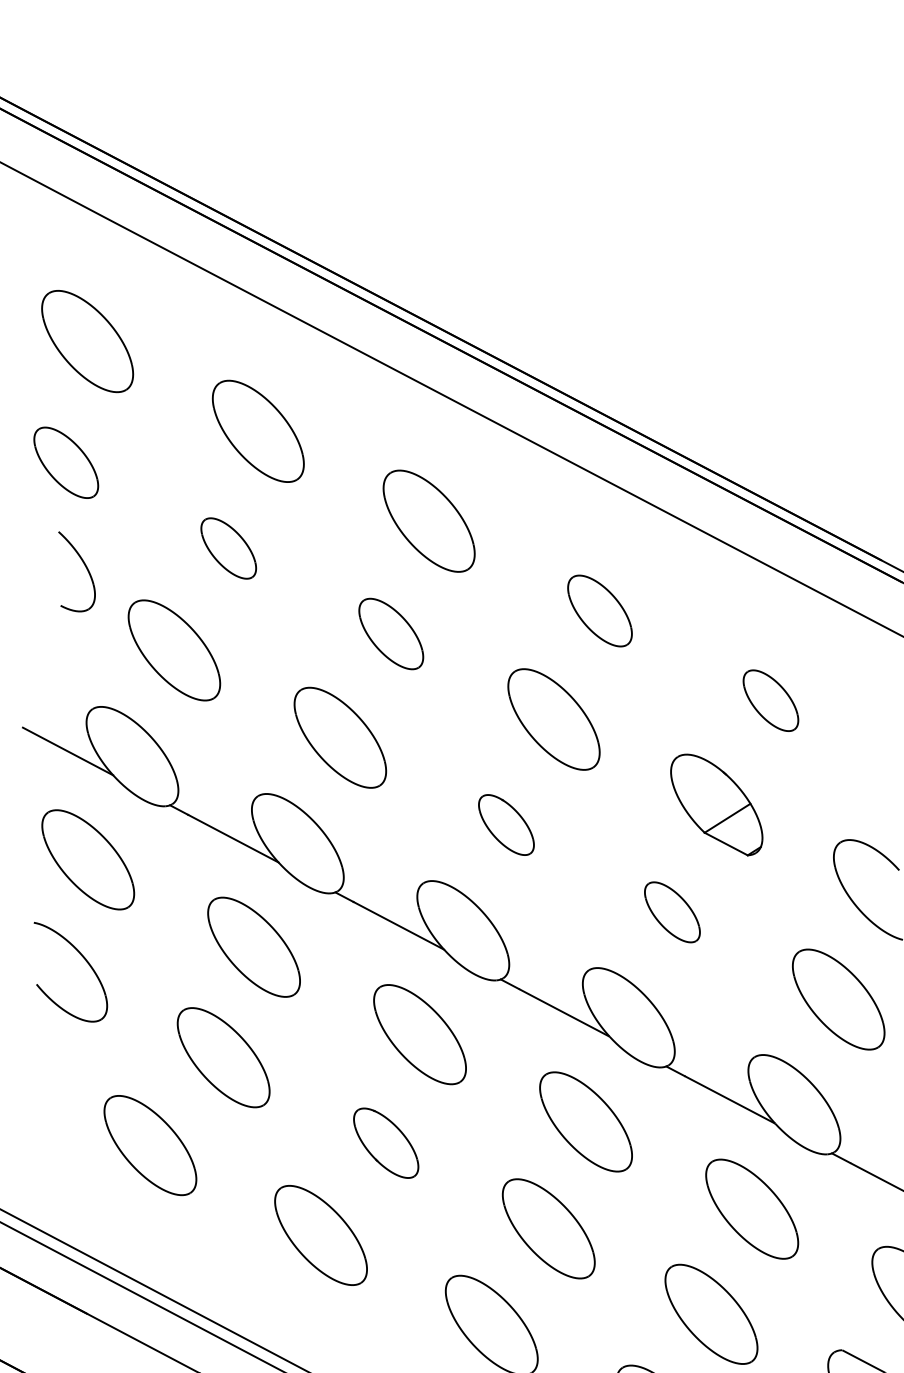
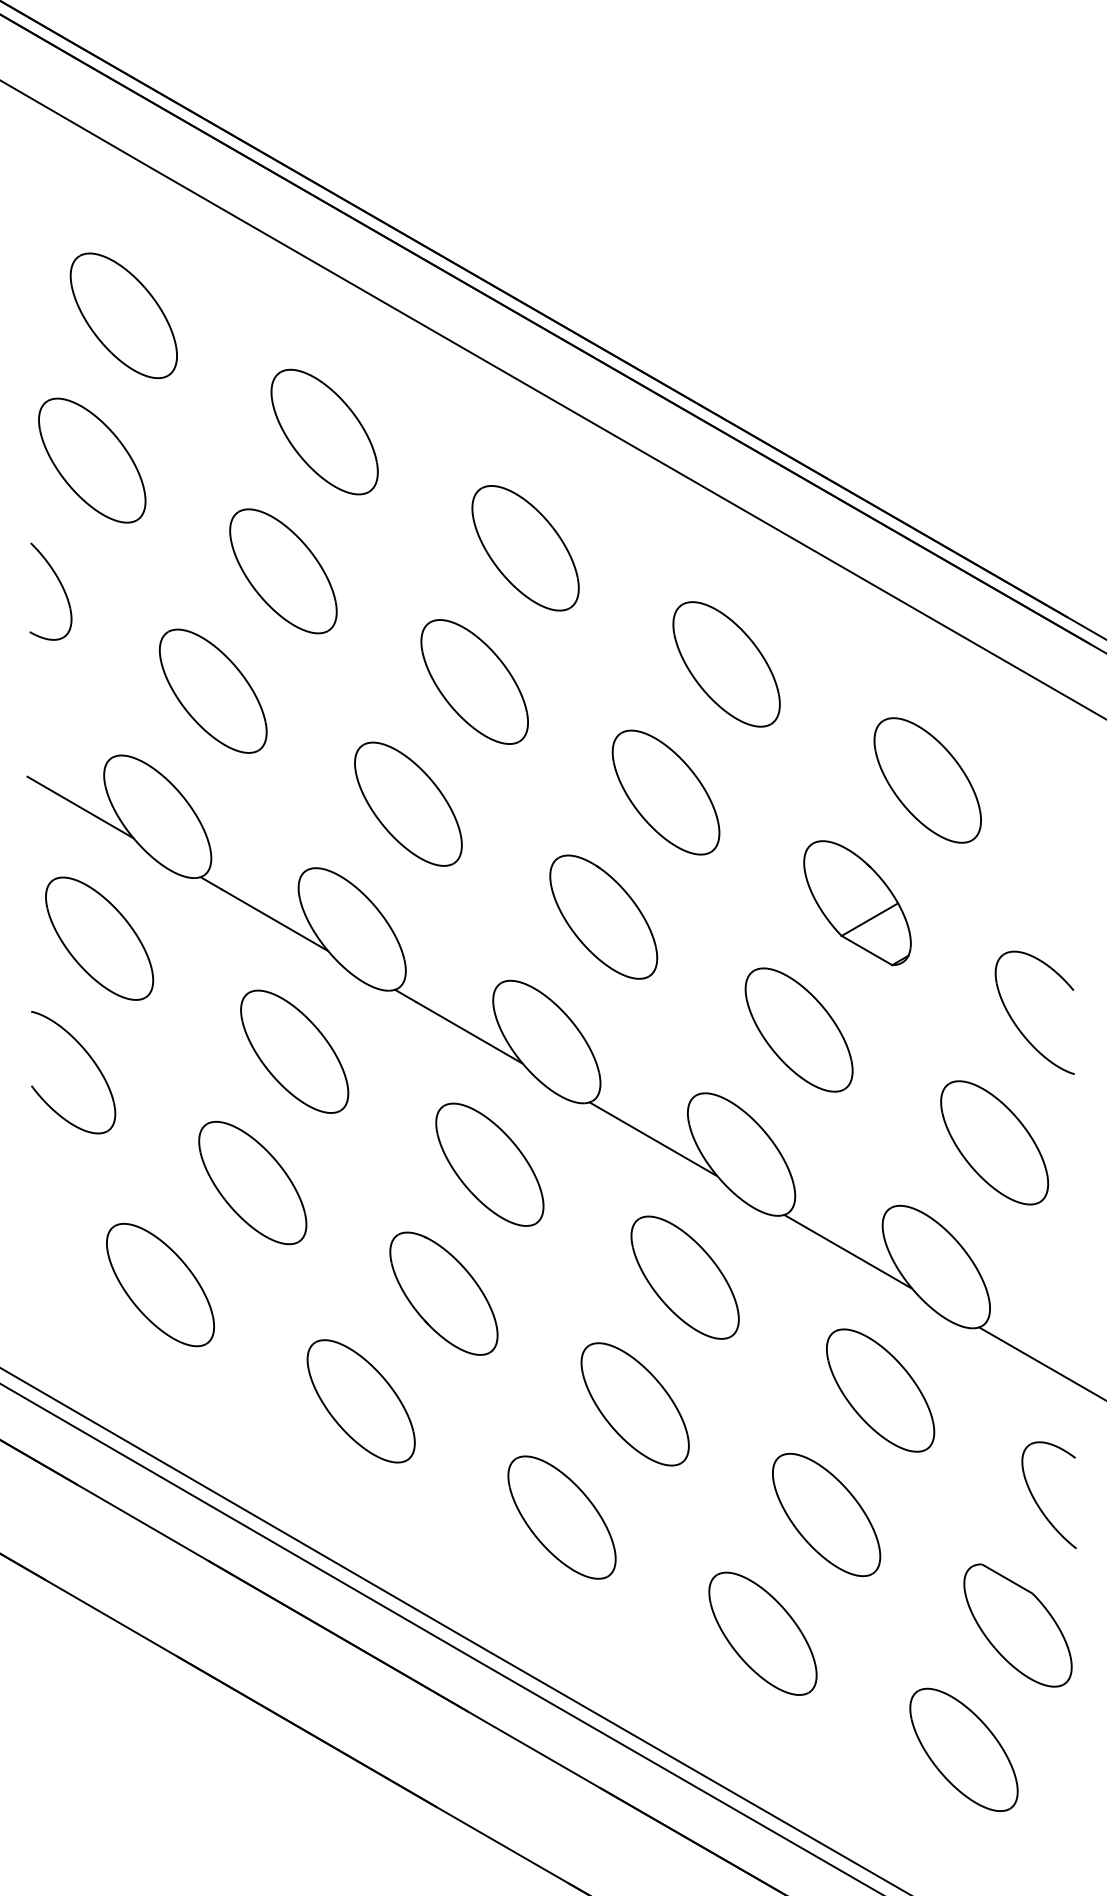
part: (66, 462) -> (92, 460), size x1.43
part: (228, 548) -> (283, 571), size x1.67
part: (84, 566) -> (60, 585), moved
part: (599, 611) -> (726, 664), size x1.43
part: (391, 633) -> (474, 681), size x1.43
part: (770, 700) -> (927, 780), size x1.67
part: (506, 824) -> (603, 916), size x1.67
part: (671, 911) -> (798, 1029), size x1.67
part: (385, 1143) -> (443, 1293), size x1.43

